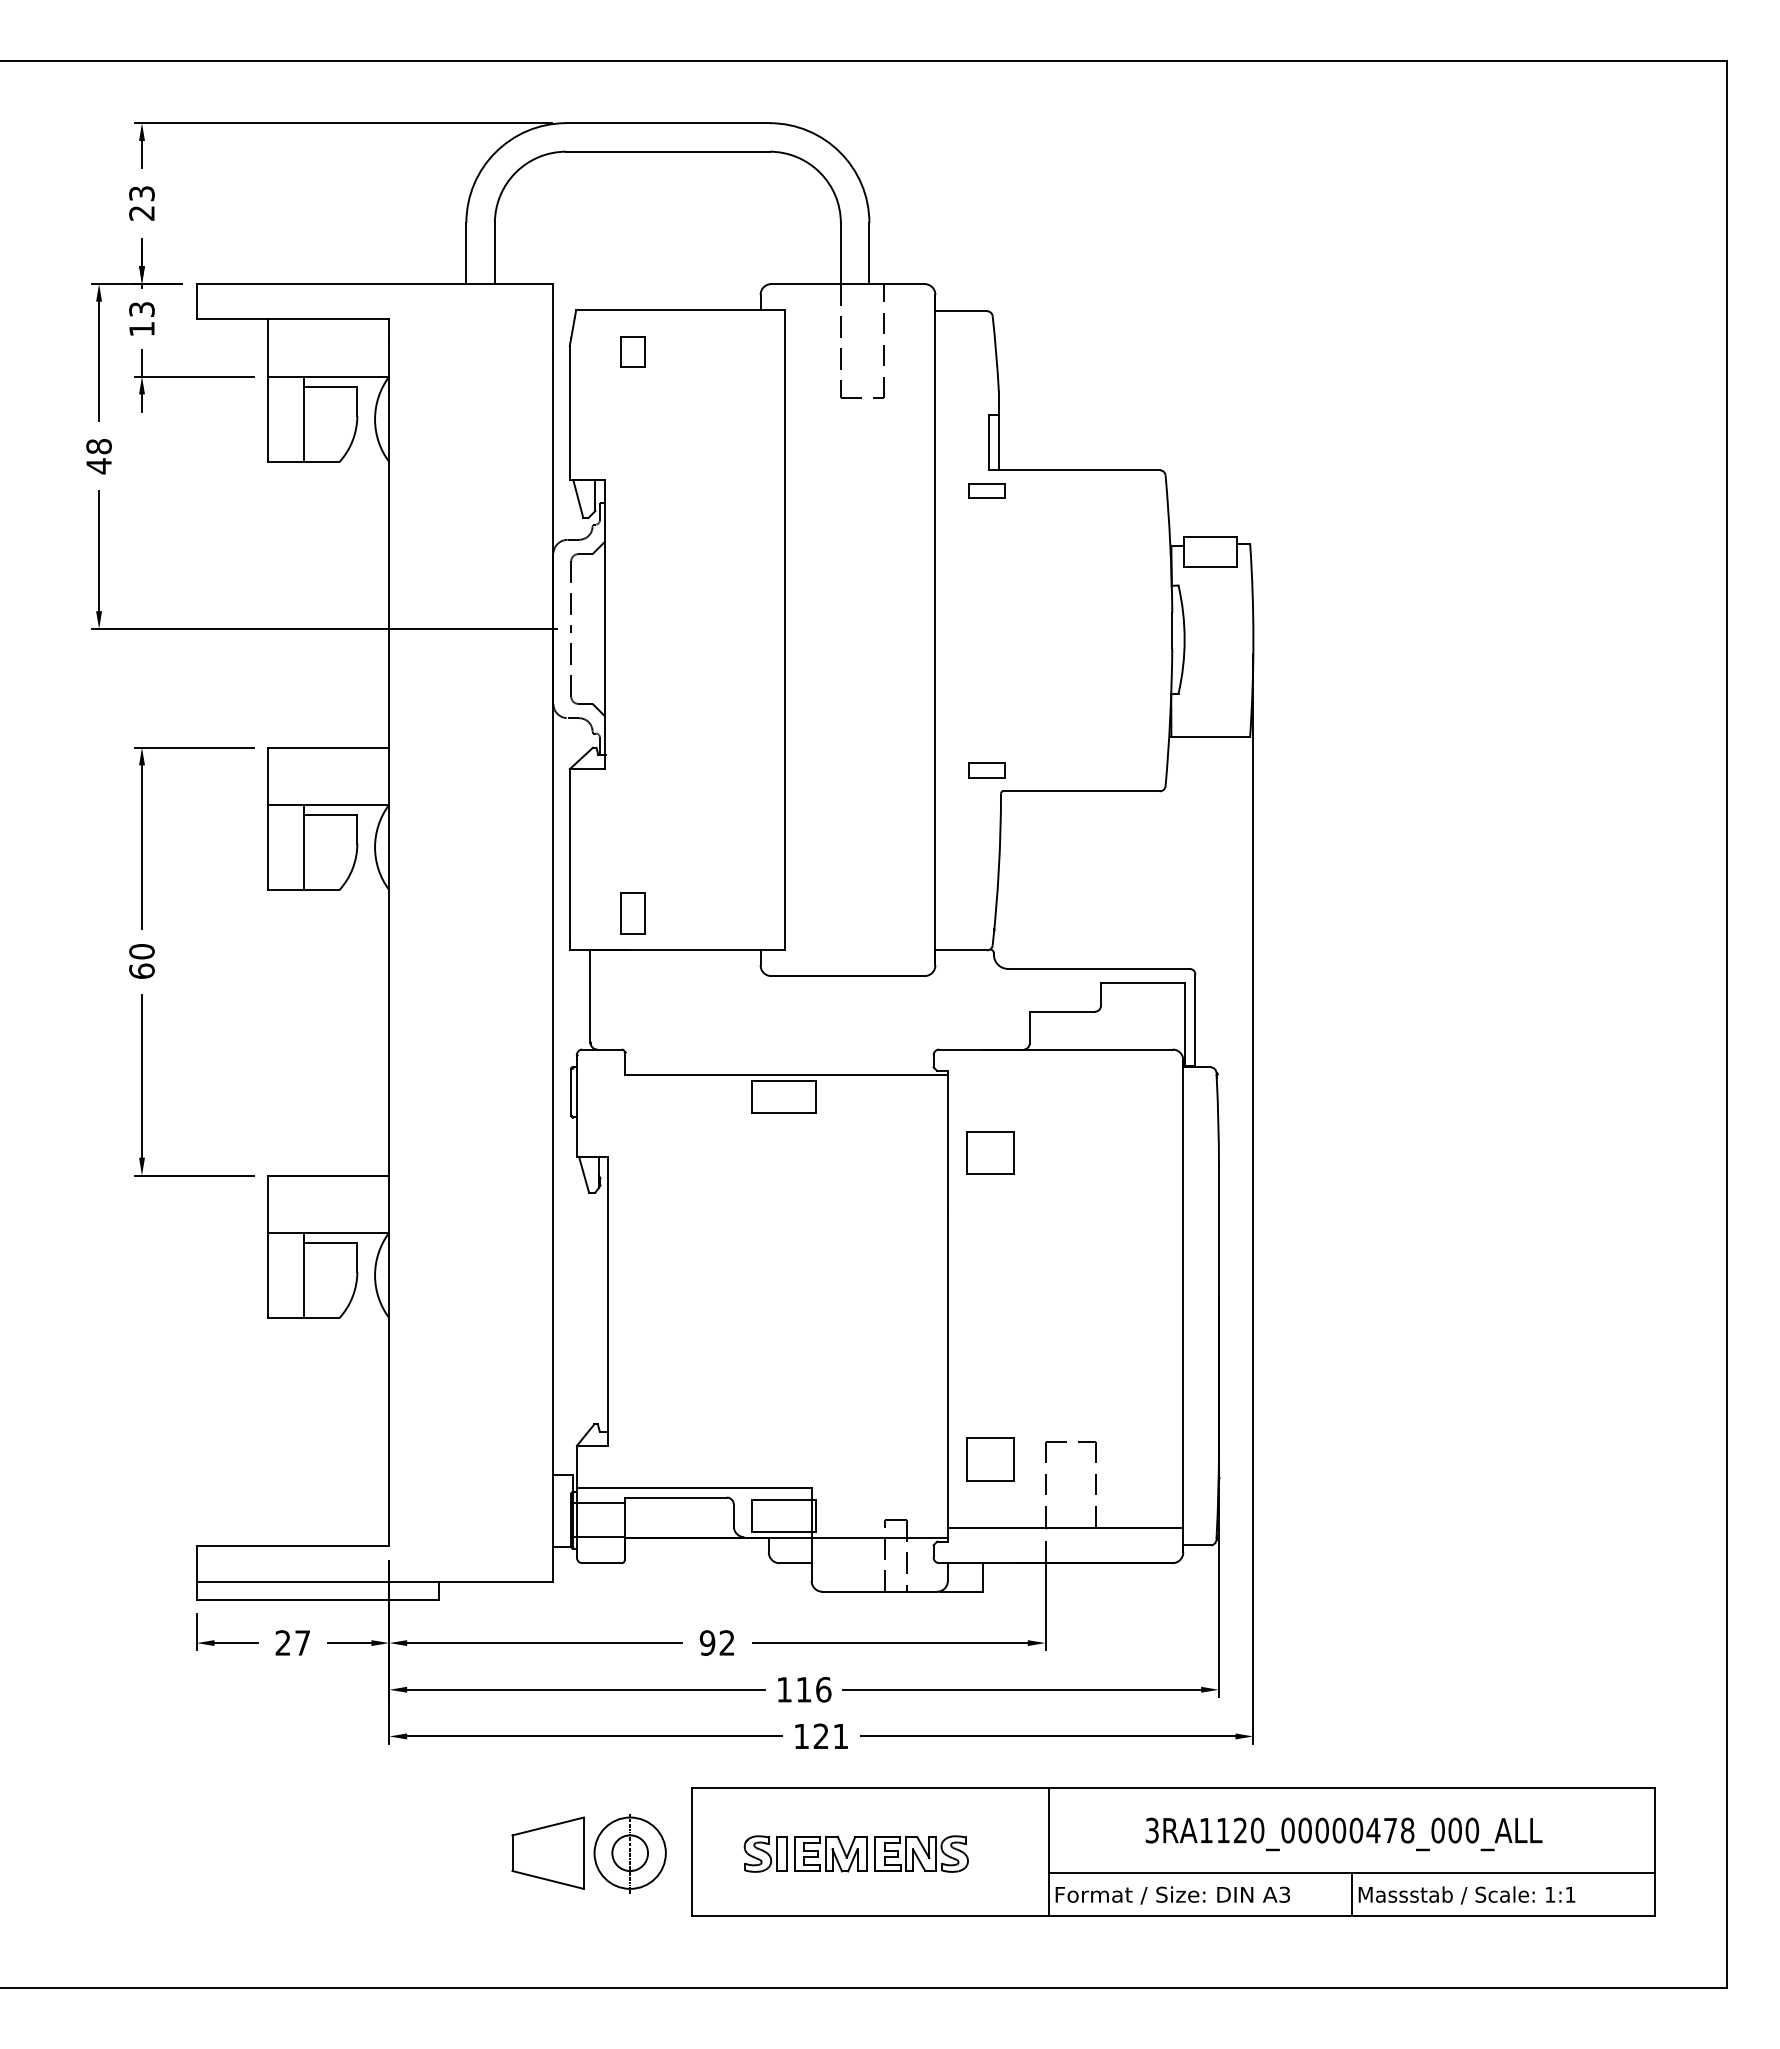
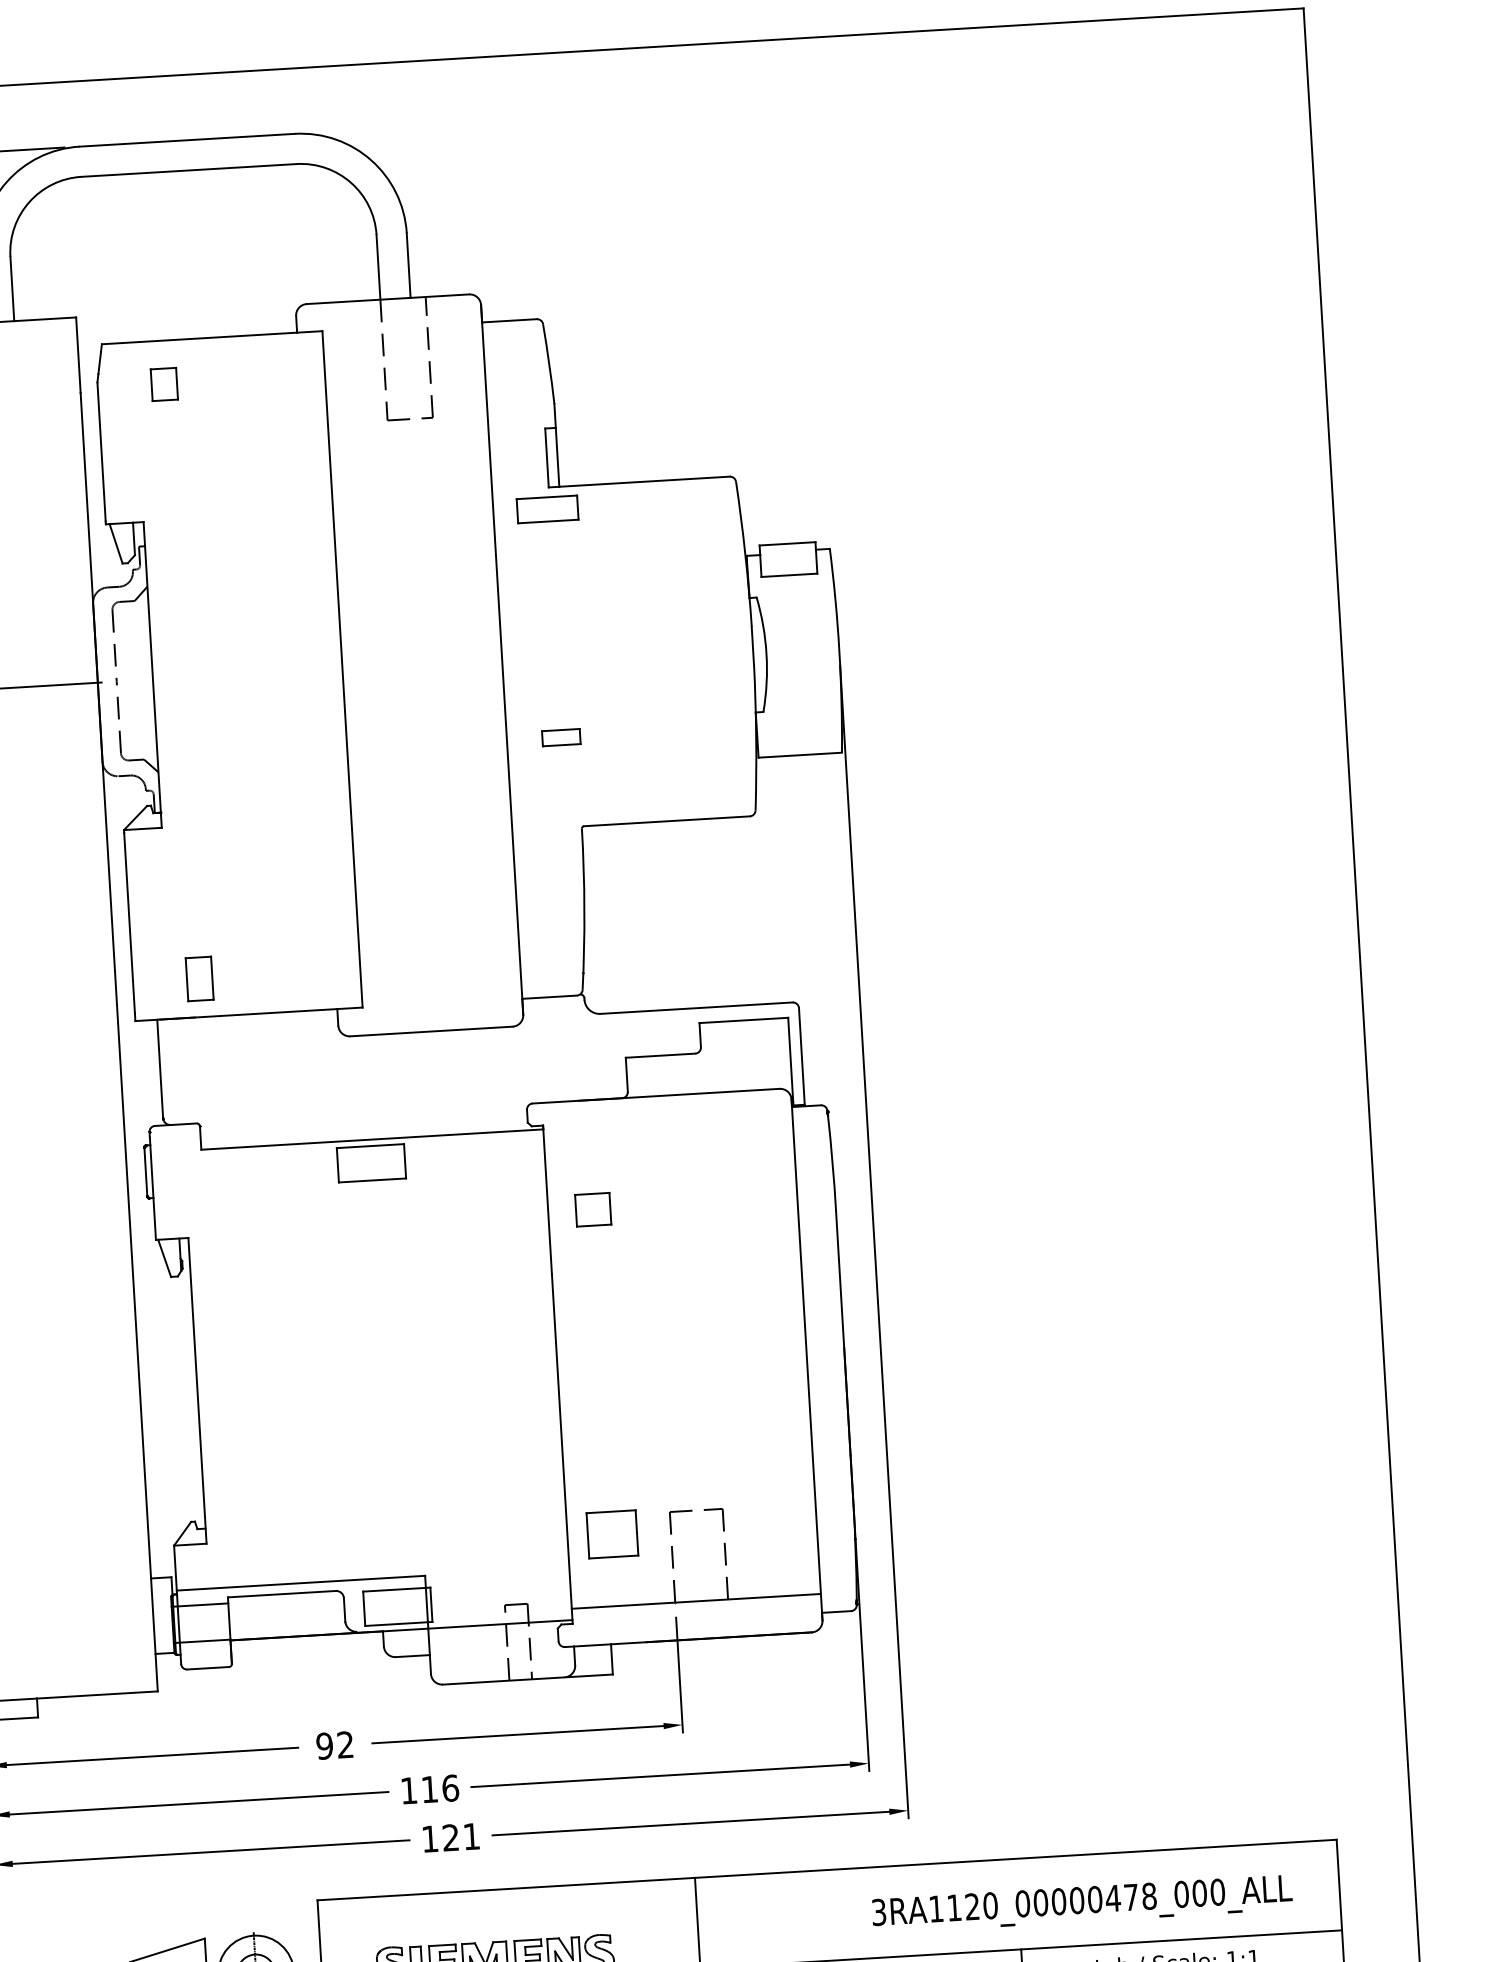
part: (986, 490) -> (547, 508), size x1.6
part: (986, 770) -> (561, 737), moved
part: (990, 1152) -> (593, 1209), size x0.7
text: (1343, 1834) -> (1081, 1904), moved

